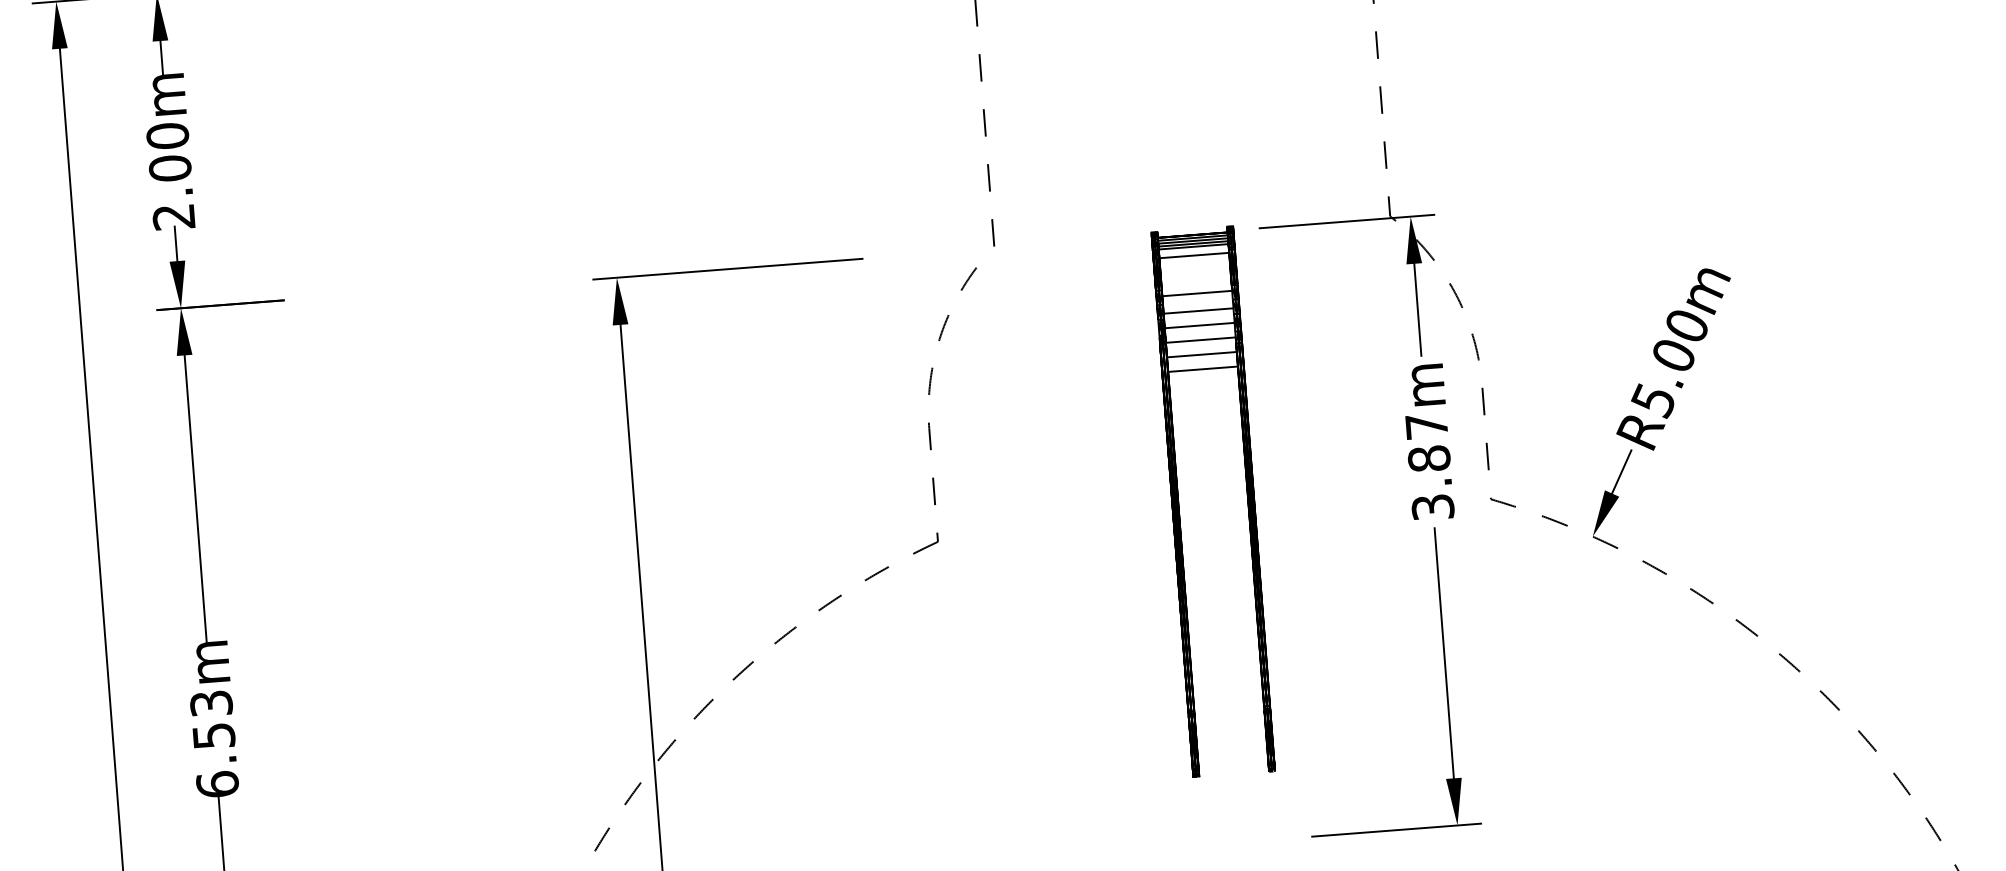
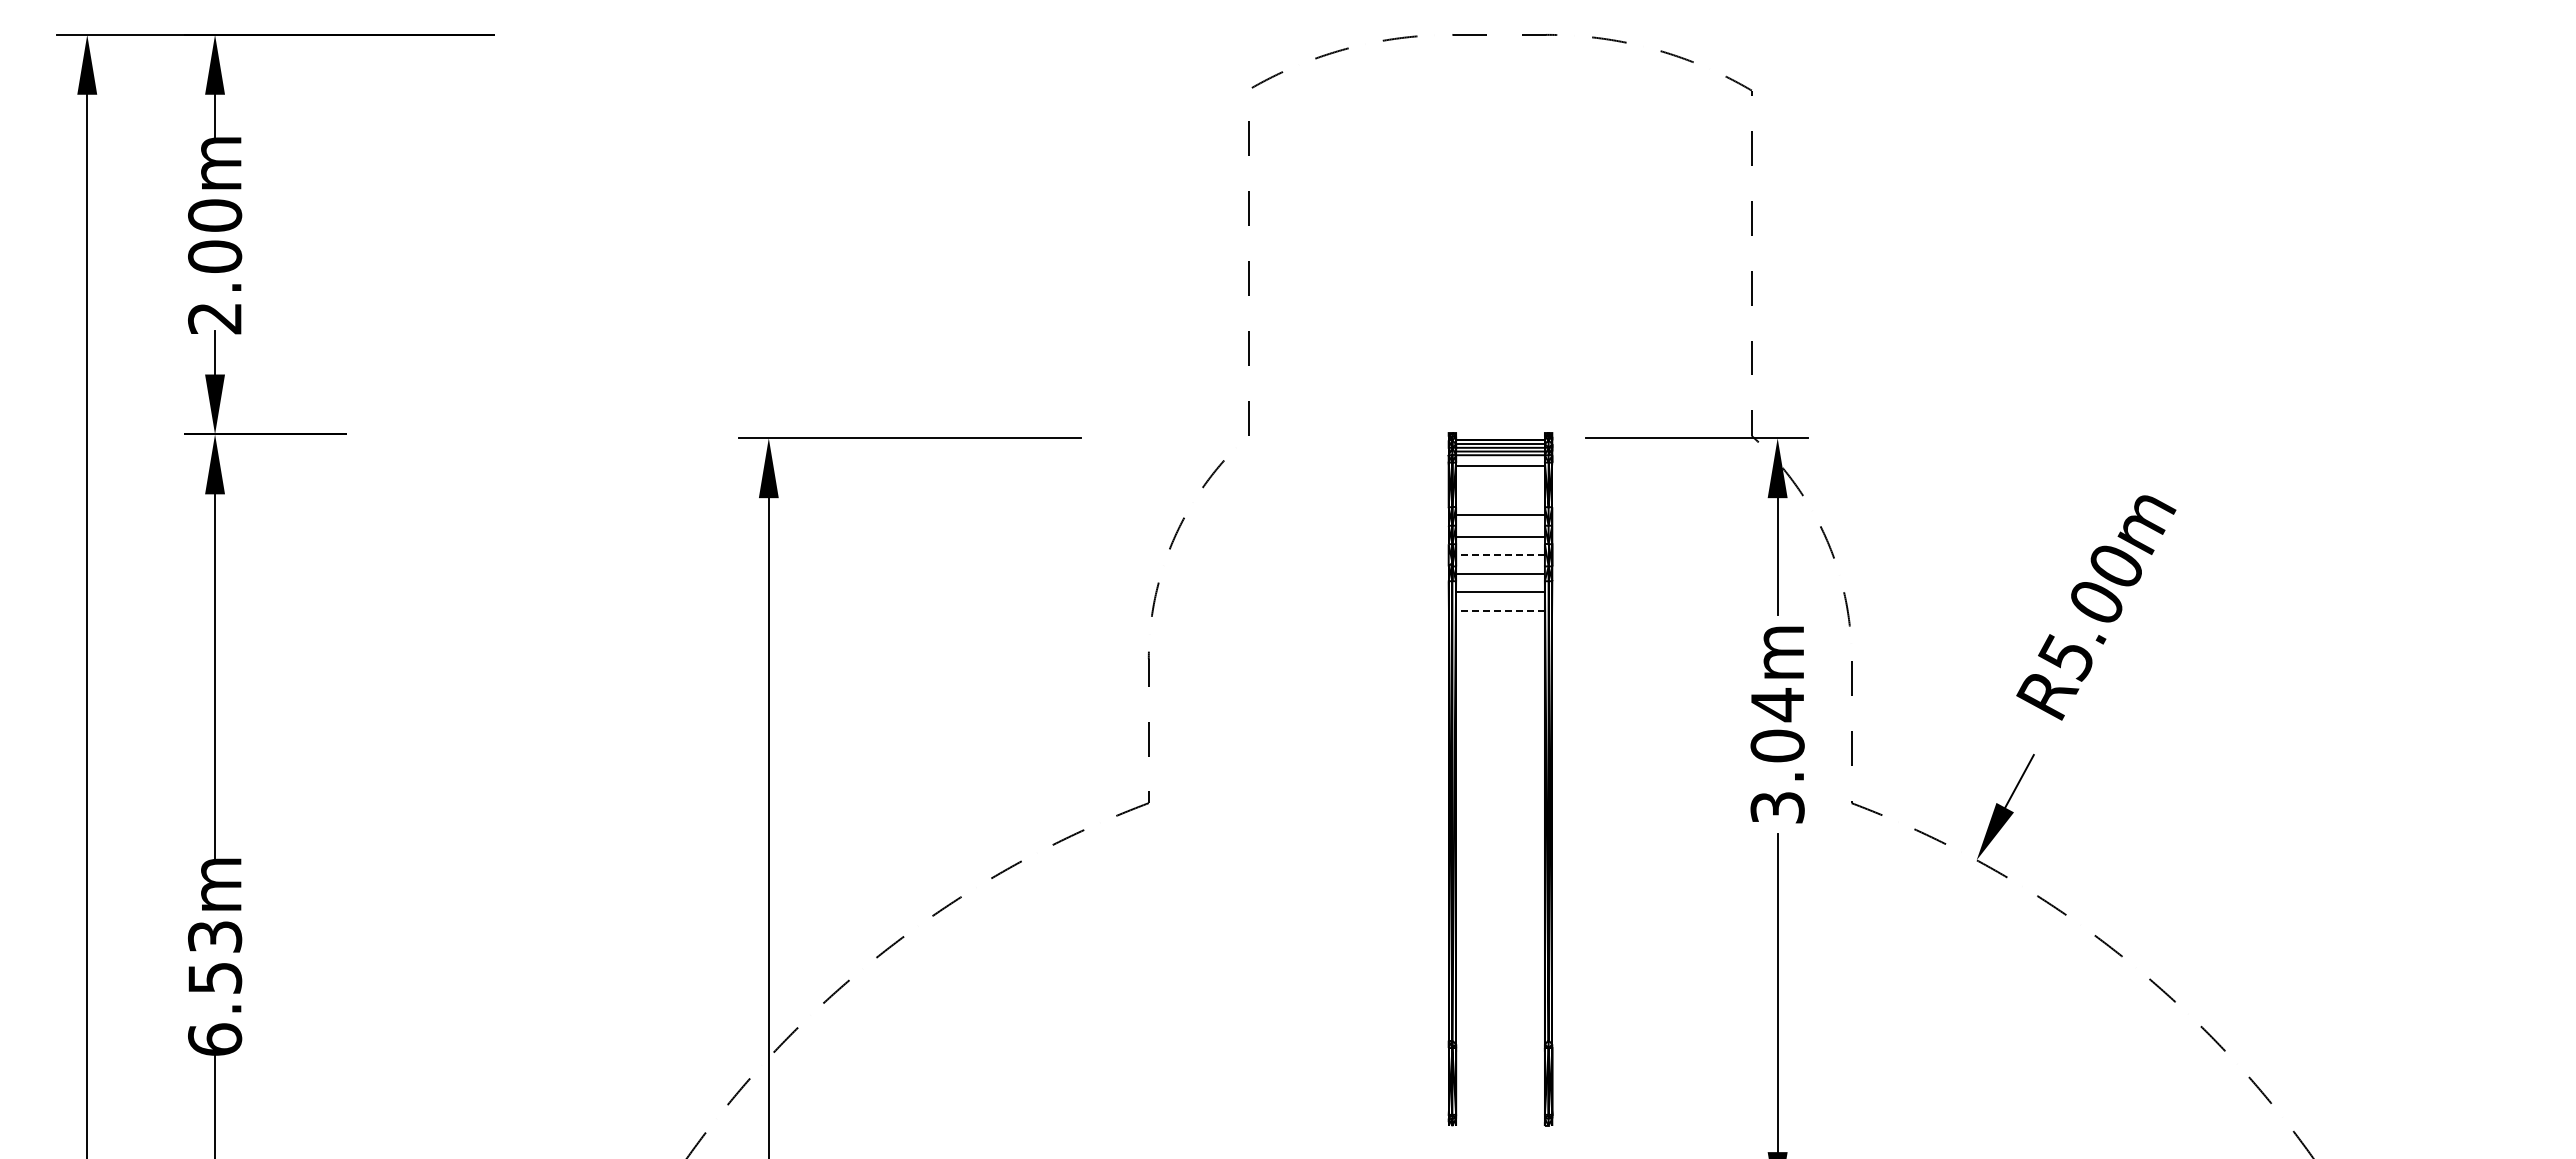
line: (1199, 325) -> (1500, 555), solid -> dashed
text: (1674, 359) -> (2096, 607), moved
line: (1203, 368) -> (1500, 610), solid -> dashed
text: (1427, 442) -> (1777, 725), 3.87m -> 3.04m

